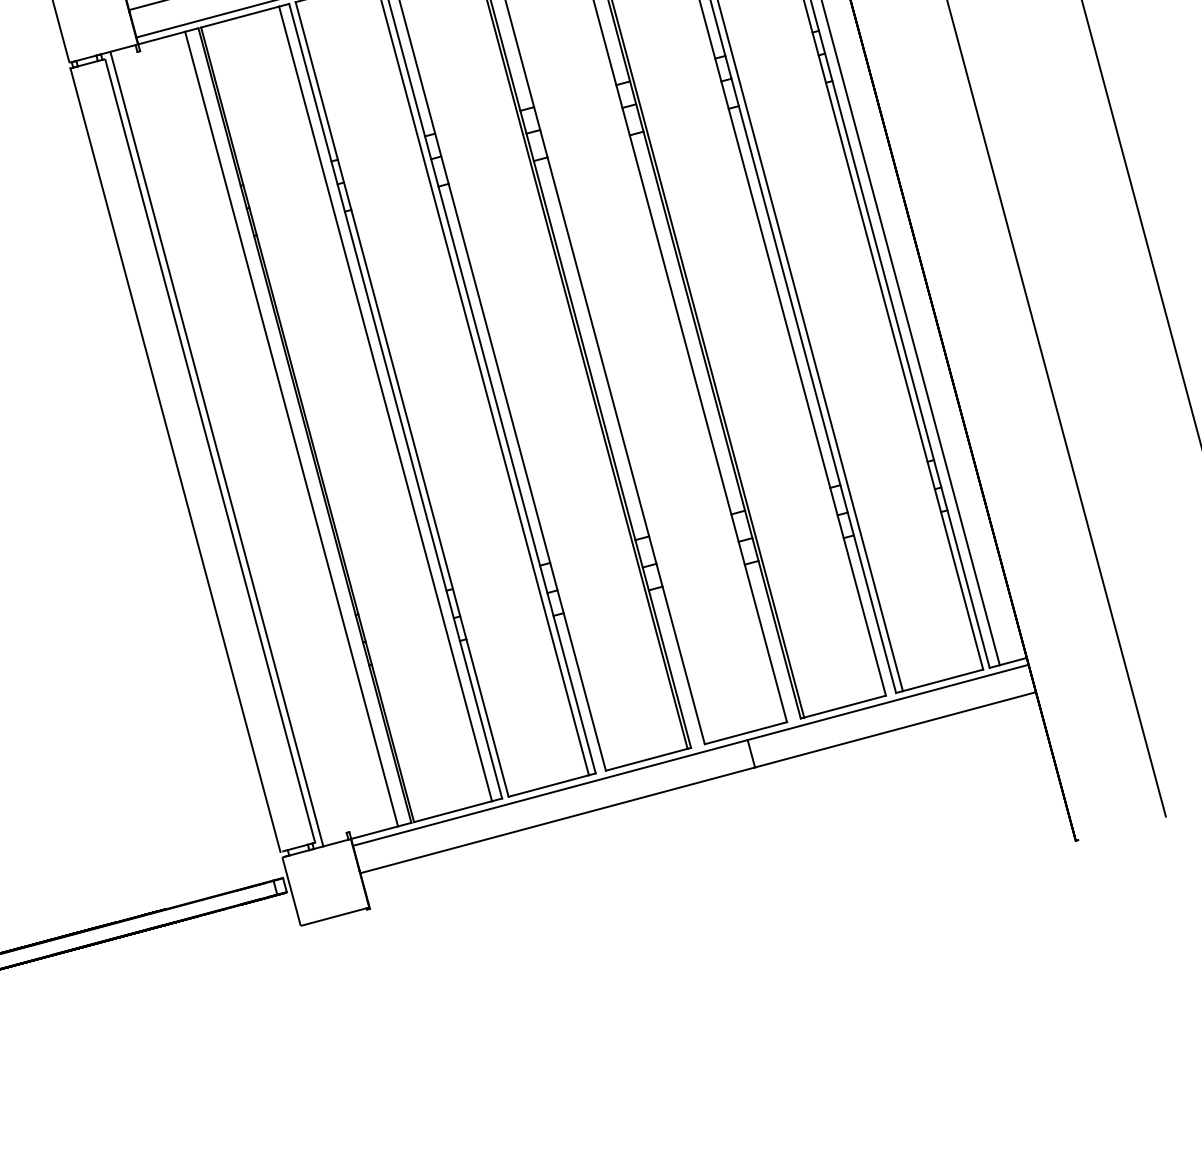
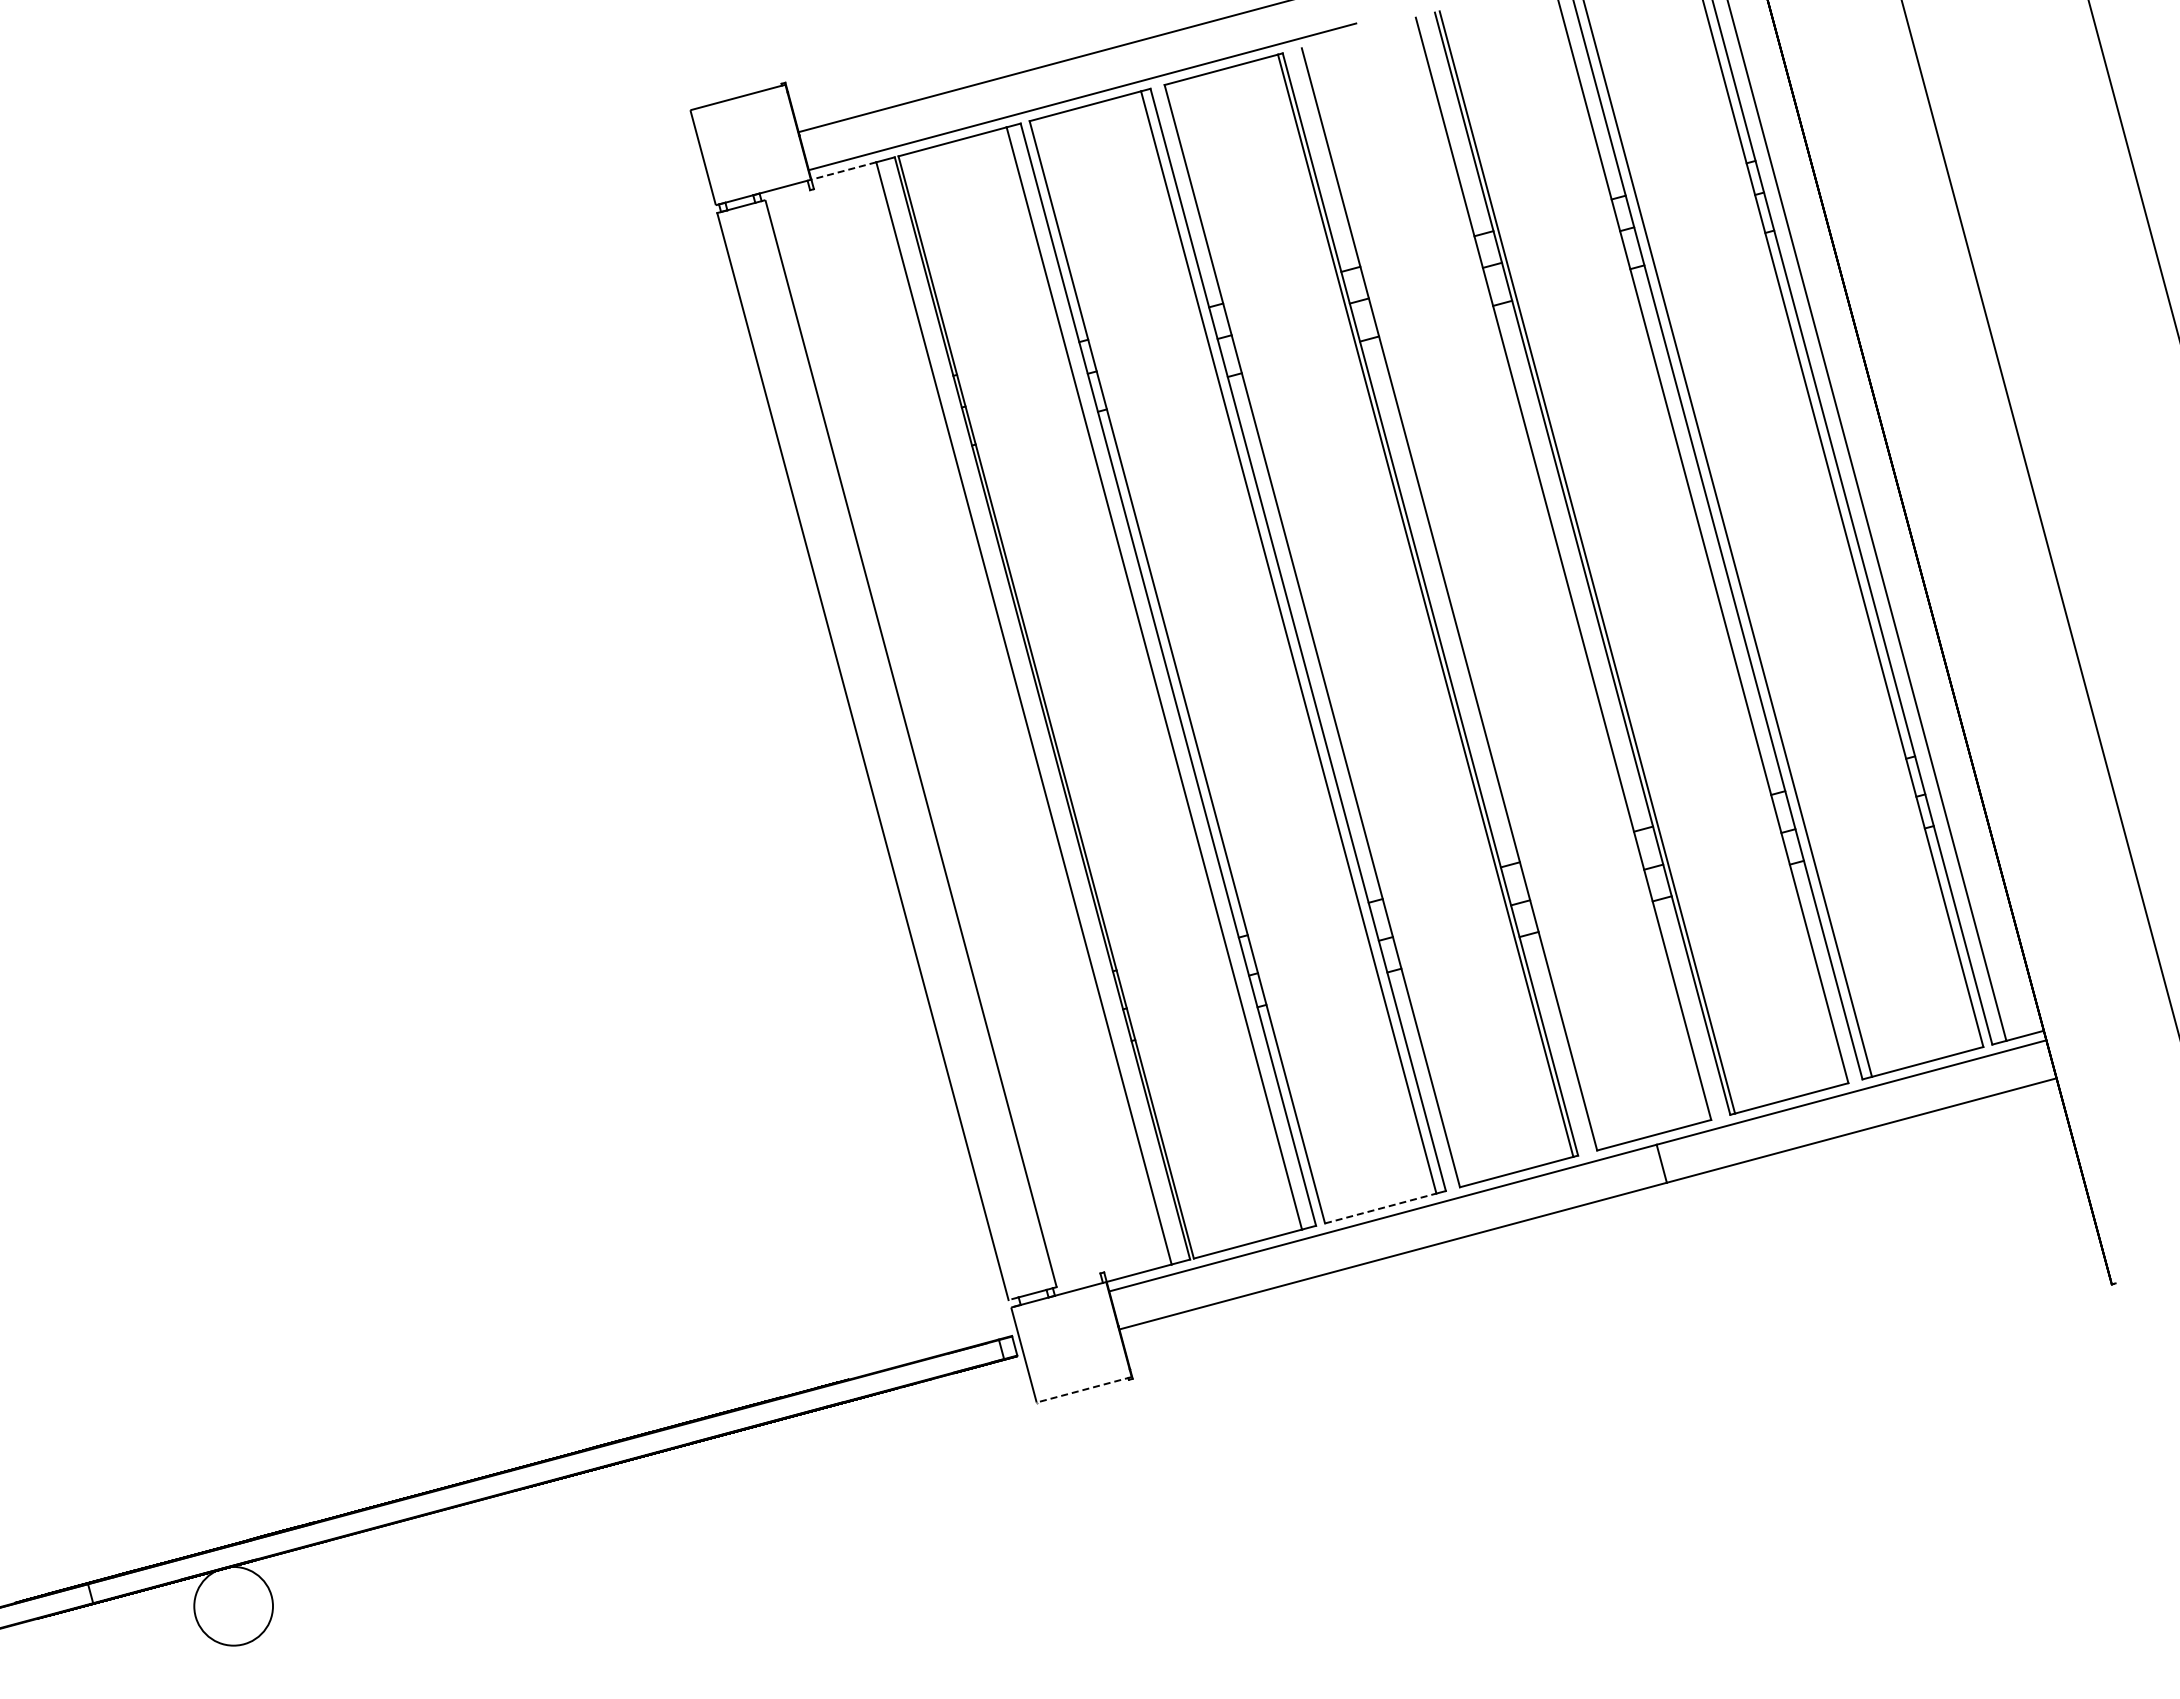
line: (161, 37) -> (843, 170), solid -> dashed
line: (216, 449) -> (920, 741), removed
line: (548, 786) -> (1380, 1208), solid -> dashed
line: (334, 916) -> (1083, 1389), solid -> dashed

